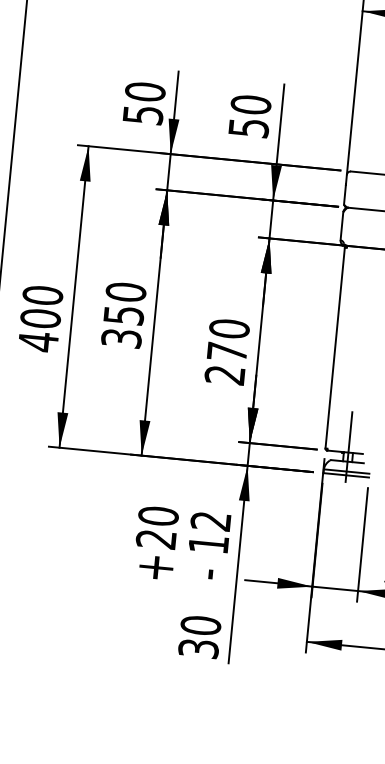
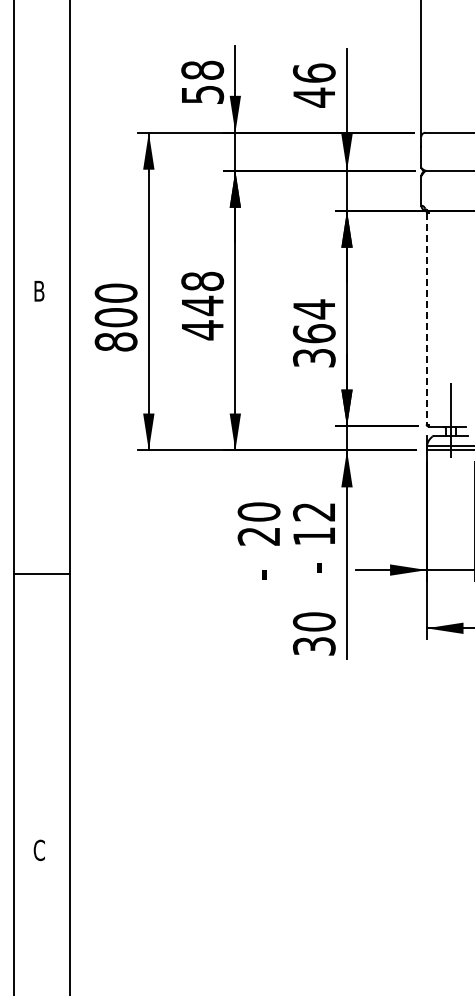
text: (145, 91) -> (202, 69), 50 -> 58
text: (249, 116) -> (313, 85), 50 -> 46
text: (123, 315) -> (202, 305), 350 -> 448
text: (37, 342) -> (115, 342), 400 -> 800
line: (335, 347) -> (426, 318), solid -> dashed
text: (226, 351) -> (313, 333), 270 -> 364
text: (155, 568) -> (261, 566), + -> -

